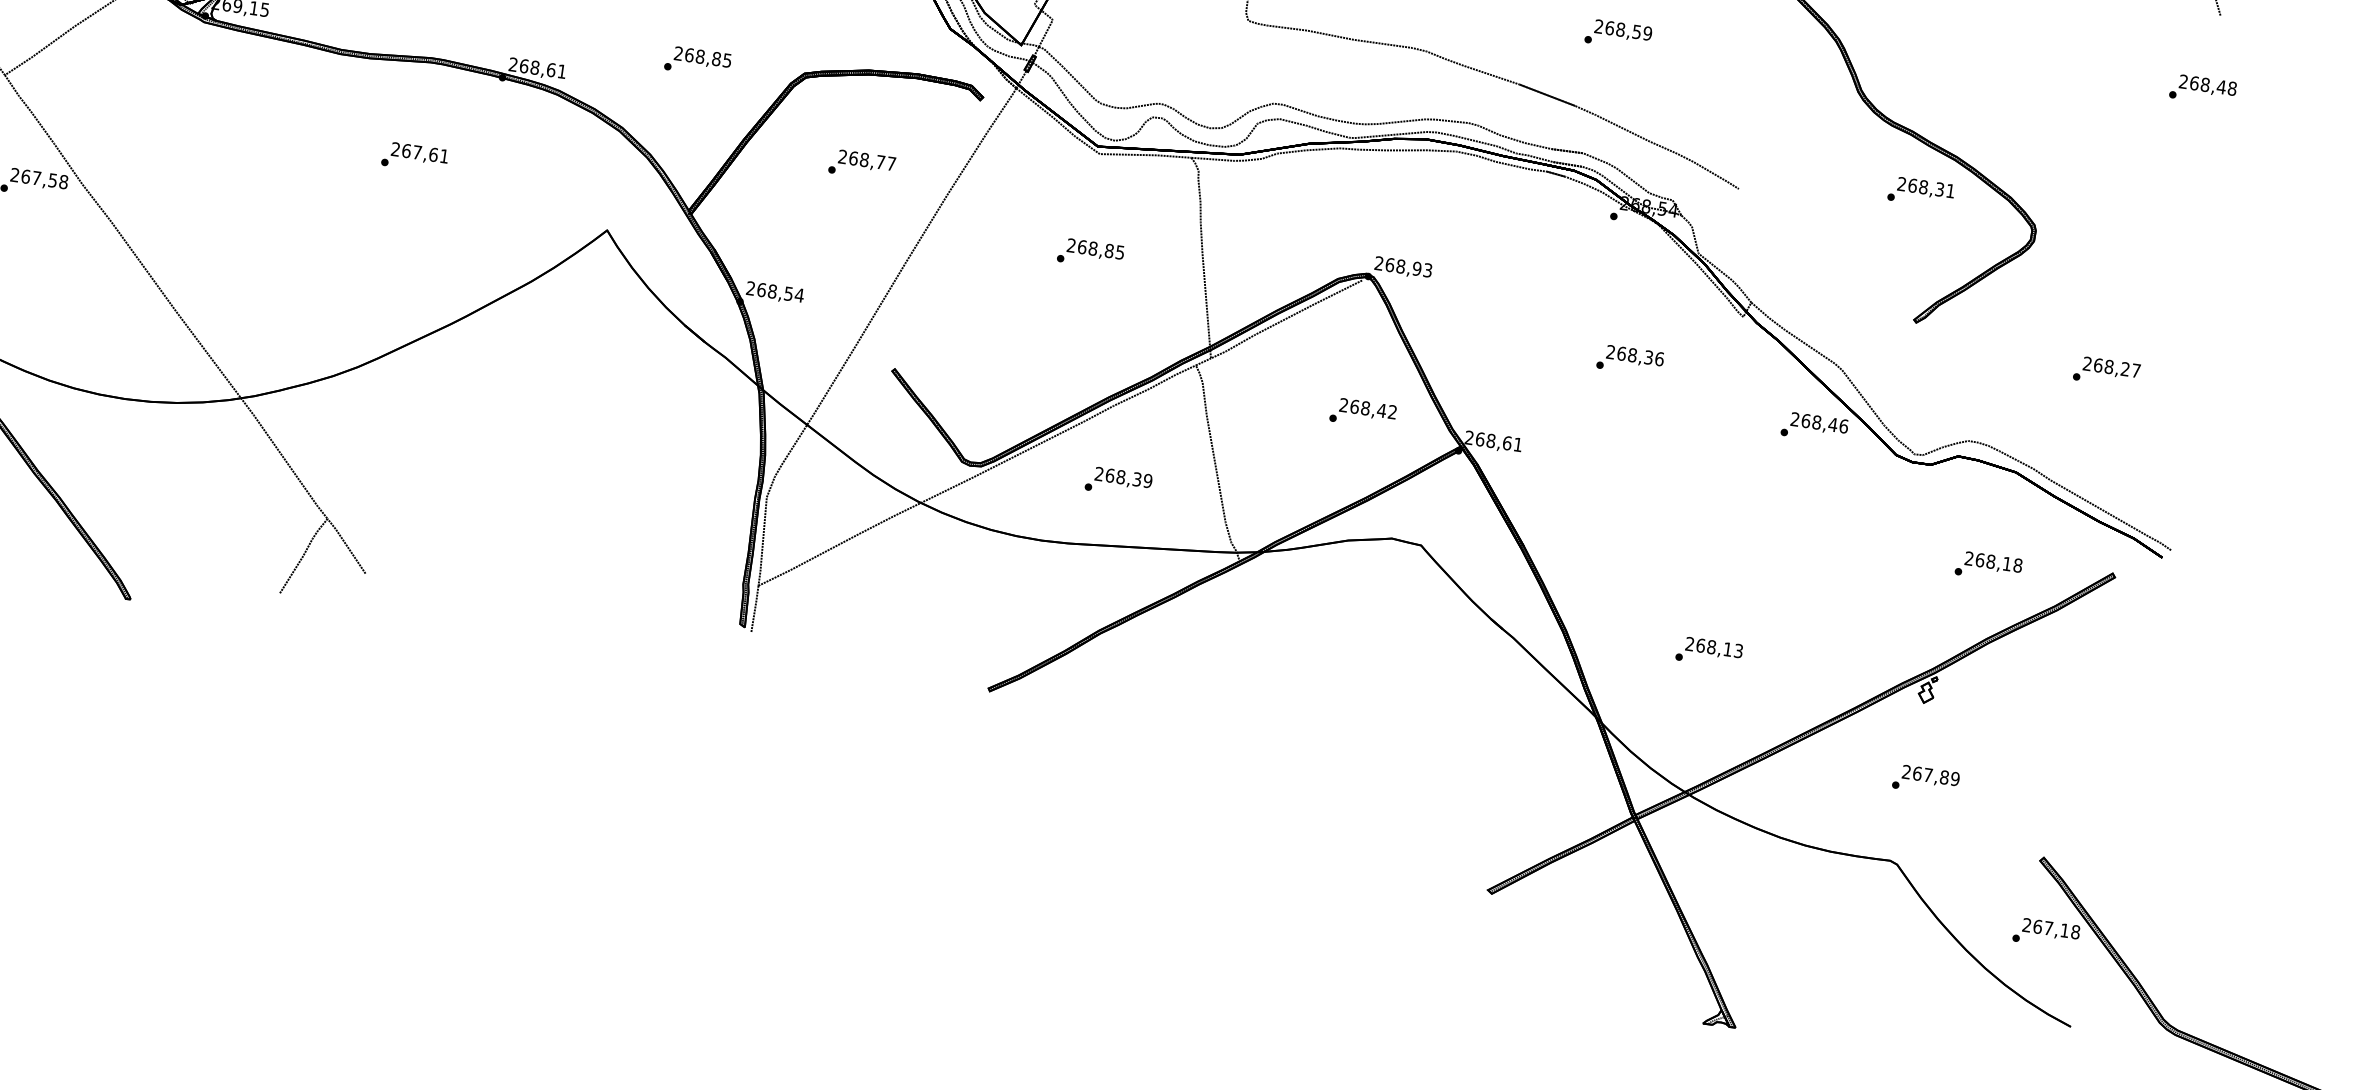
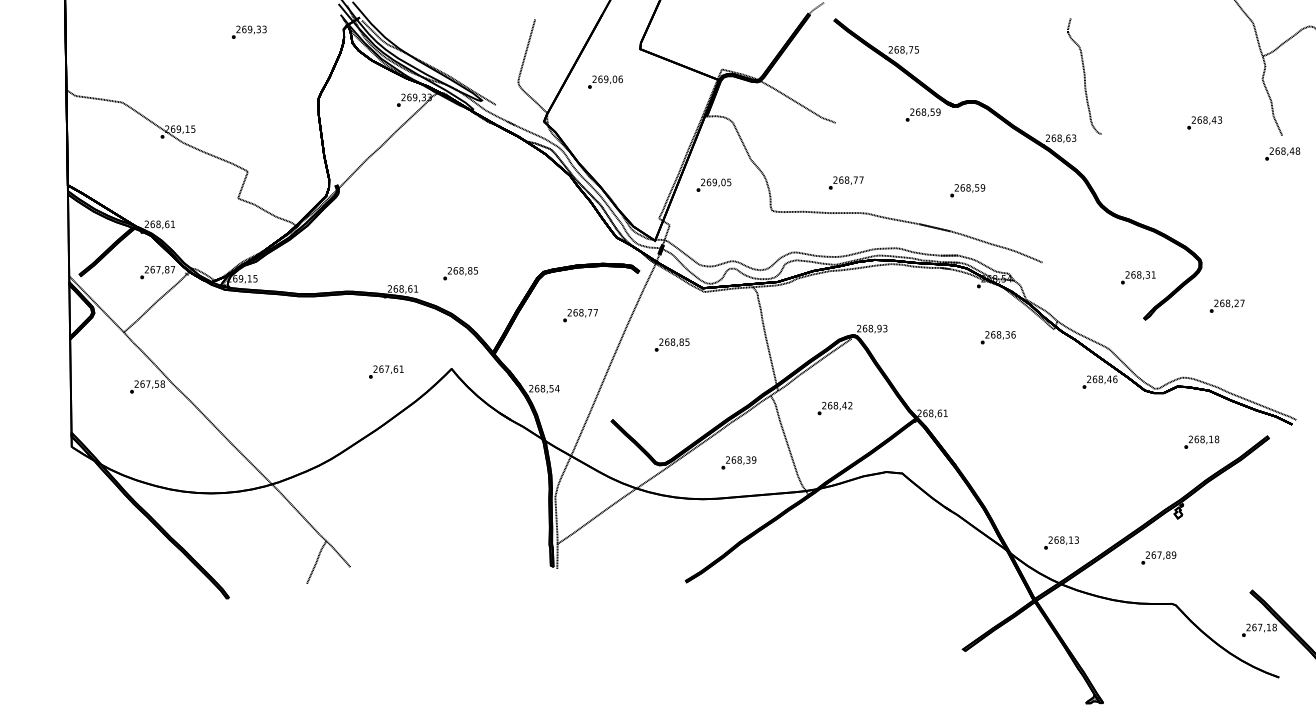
text: (697, 61) -> (460, 273), moved
text: (2202, 88) -> (1282, 153), moved
text: (415, 156) -> (386, 371), moved
text: (1921, 191) -> (1138, 277), moved
text: (1089, 252) -> (671, 344), moved
text: (1628, 359) -> (997, 337), moved
text: (2105, 370) -> (1226, 305), moved
text: (1362, 413) -> (834, 408), moved
text: (1709, 651) -> (1061, 542), moved
text: (1925, 779) -> (1158, 557), moved

